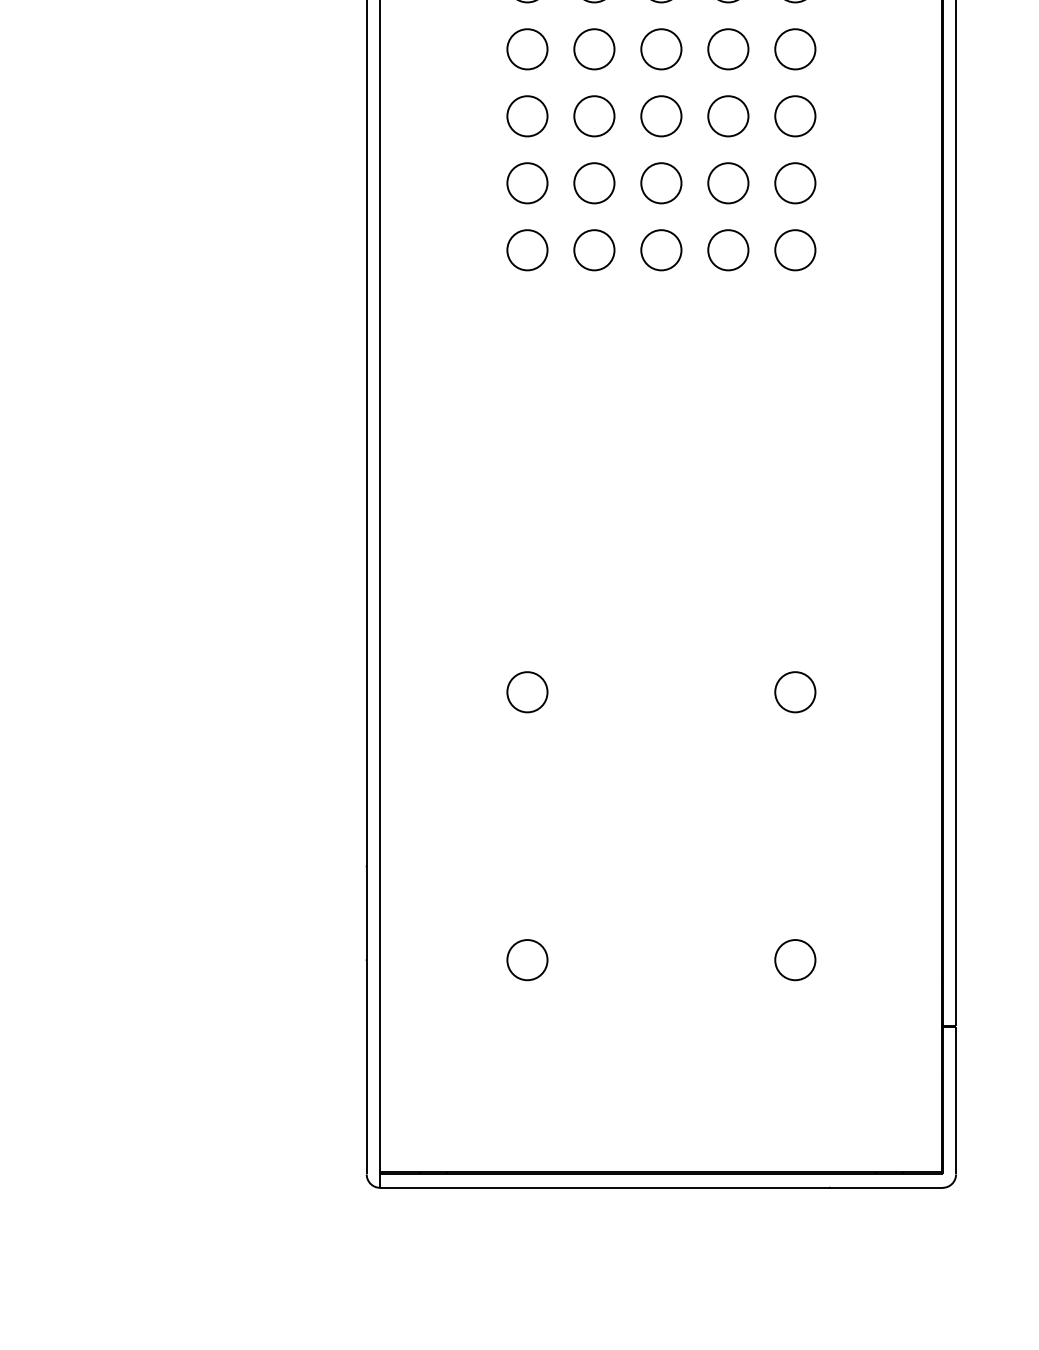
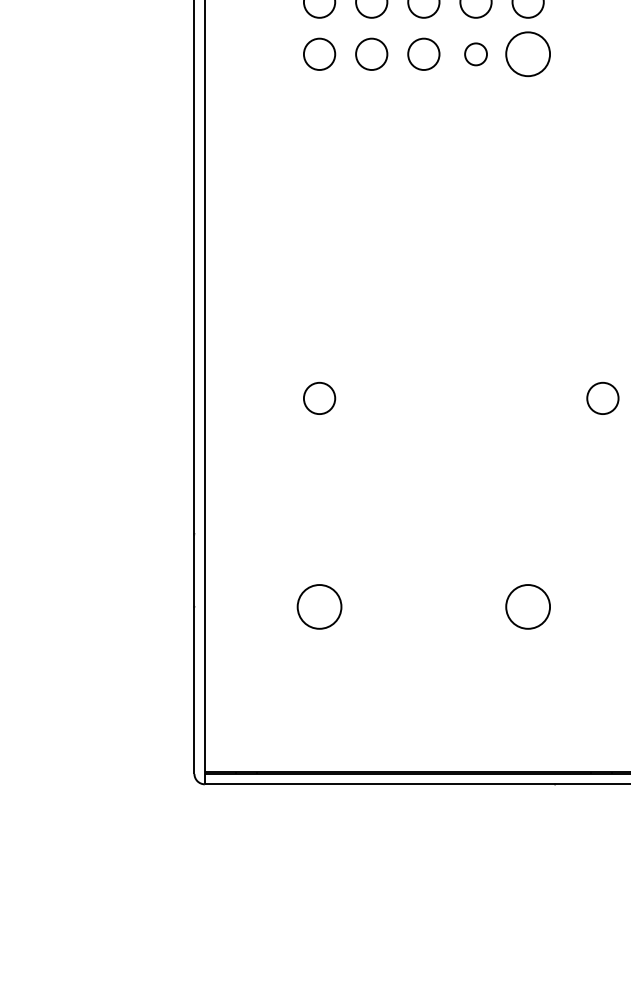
part: (728, 250) -> (476, 54), size x0.7
part: (795, 250) -> (528, 54), size x1.4
part: (795, 692) -> (603, 398), moved
part: (527, 960) -> (319, 607), size x1.4
part: (795, 960) -> (528, 607), size x1.4

